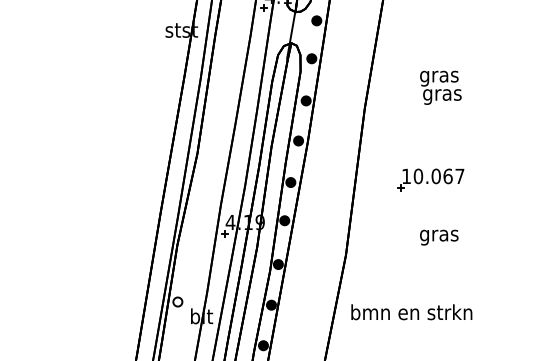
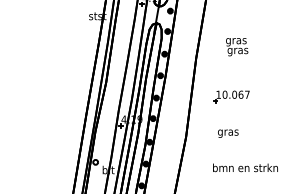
text: (439, 237) -> (228, 133), moved
text: (411, 311) -> (245, 167), moved

